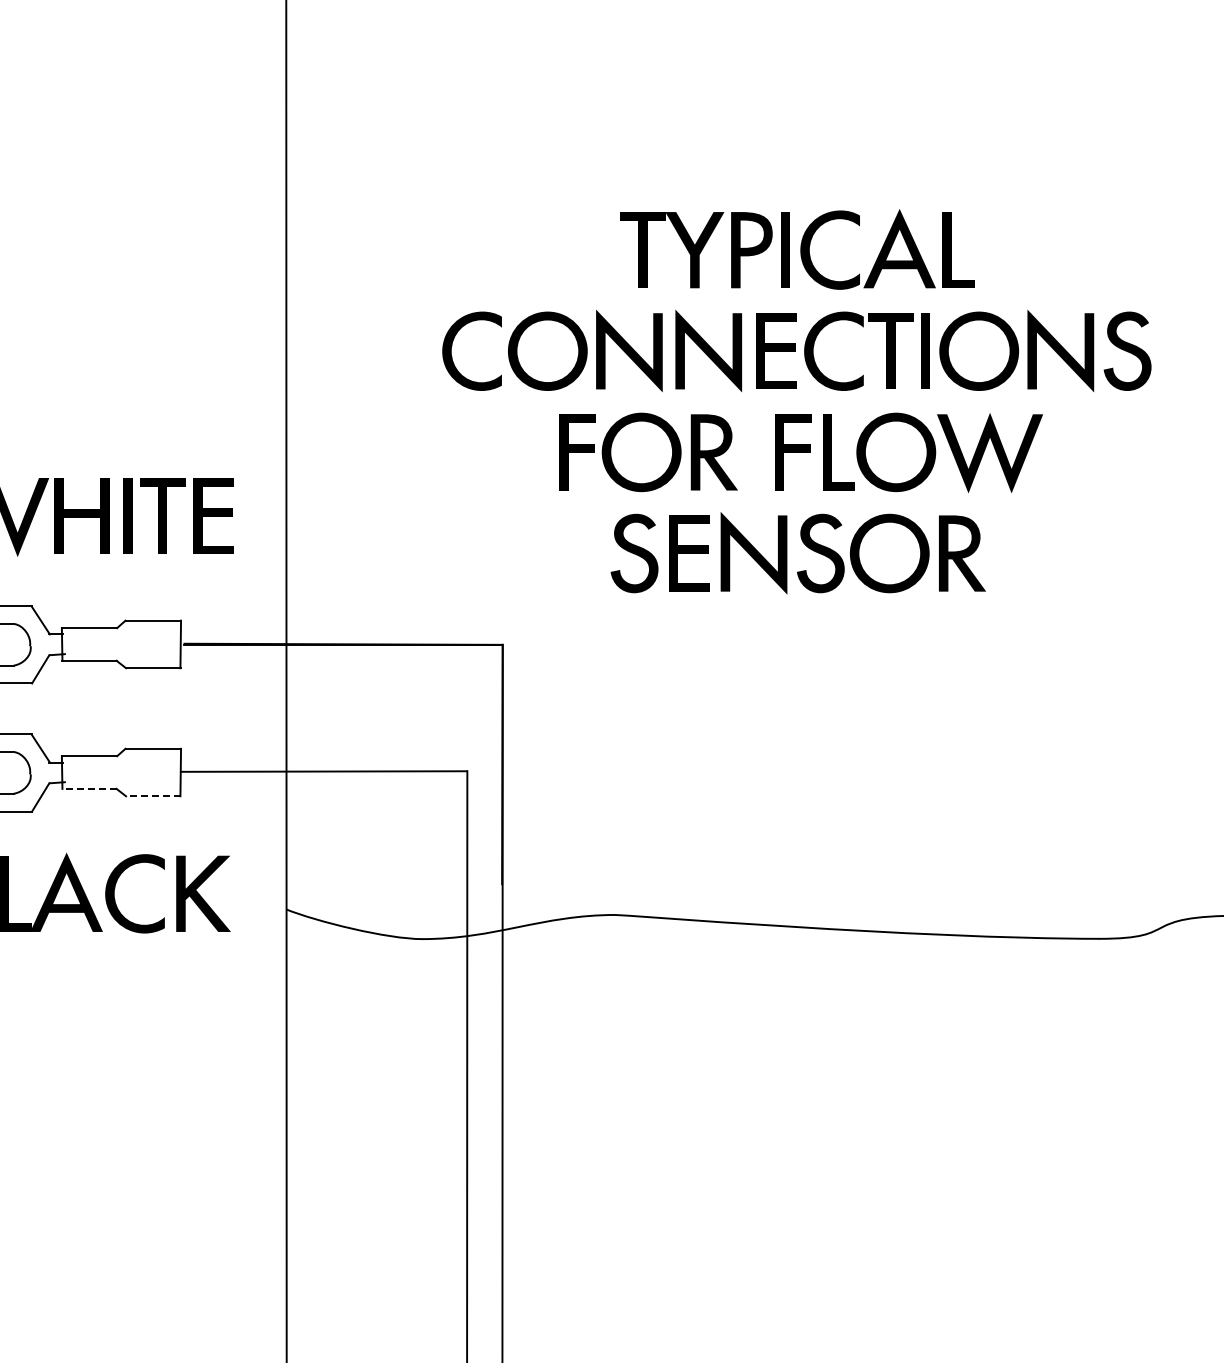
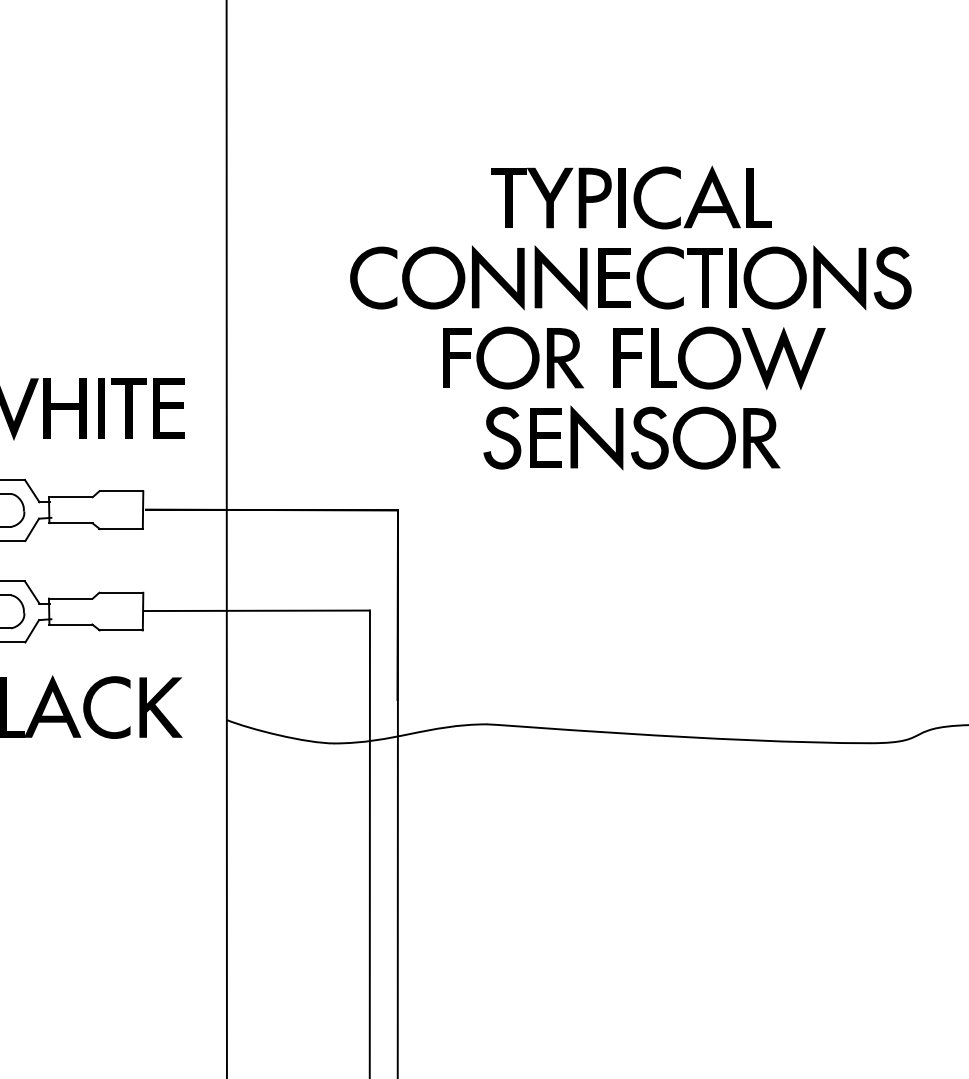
line: (89, 788) -> (70, 624), dashed -> solid
line: (153, 796) -> (121, 630), dashed -> solid

